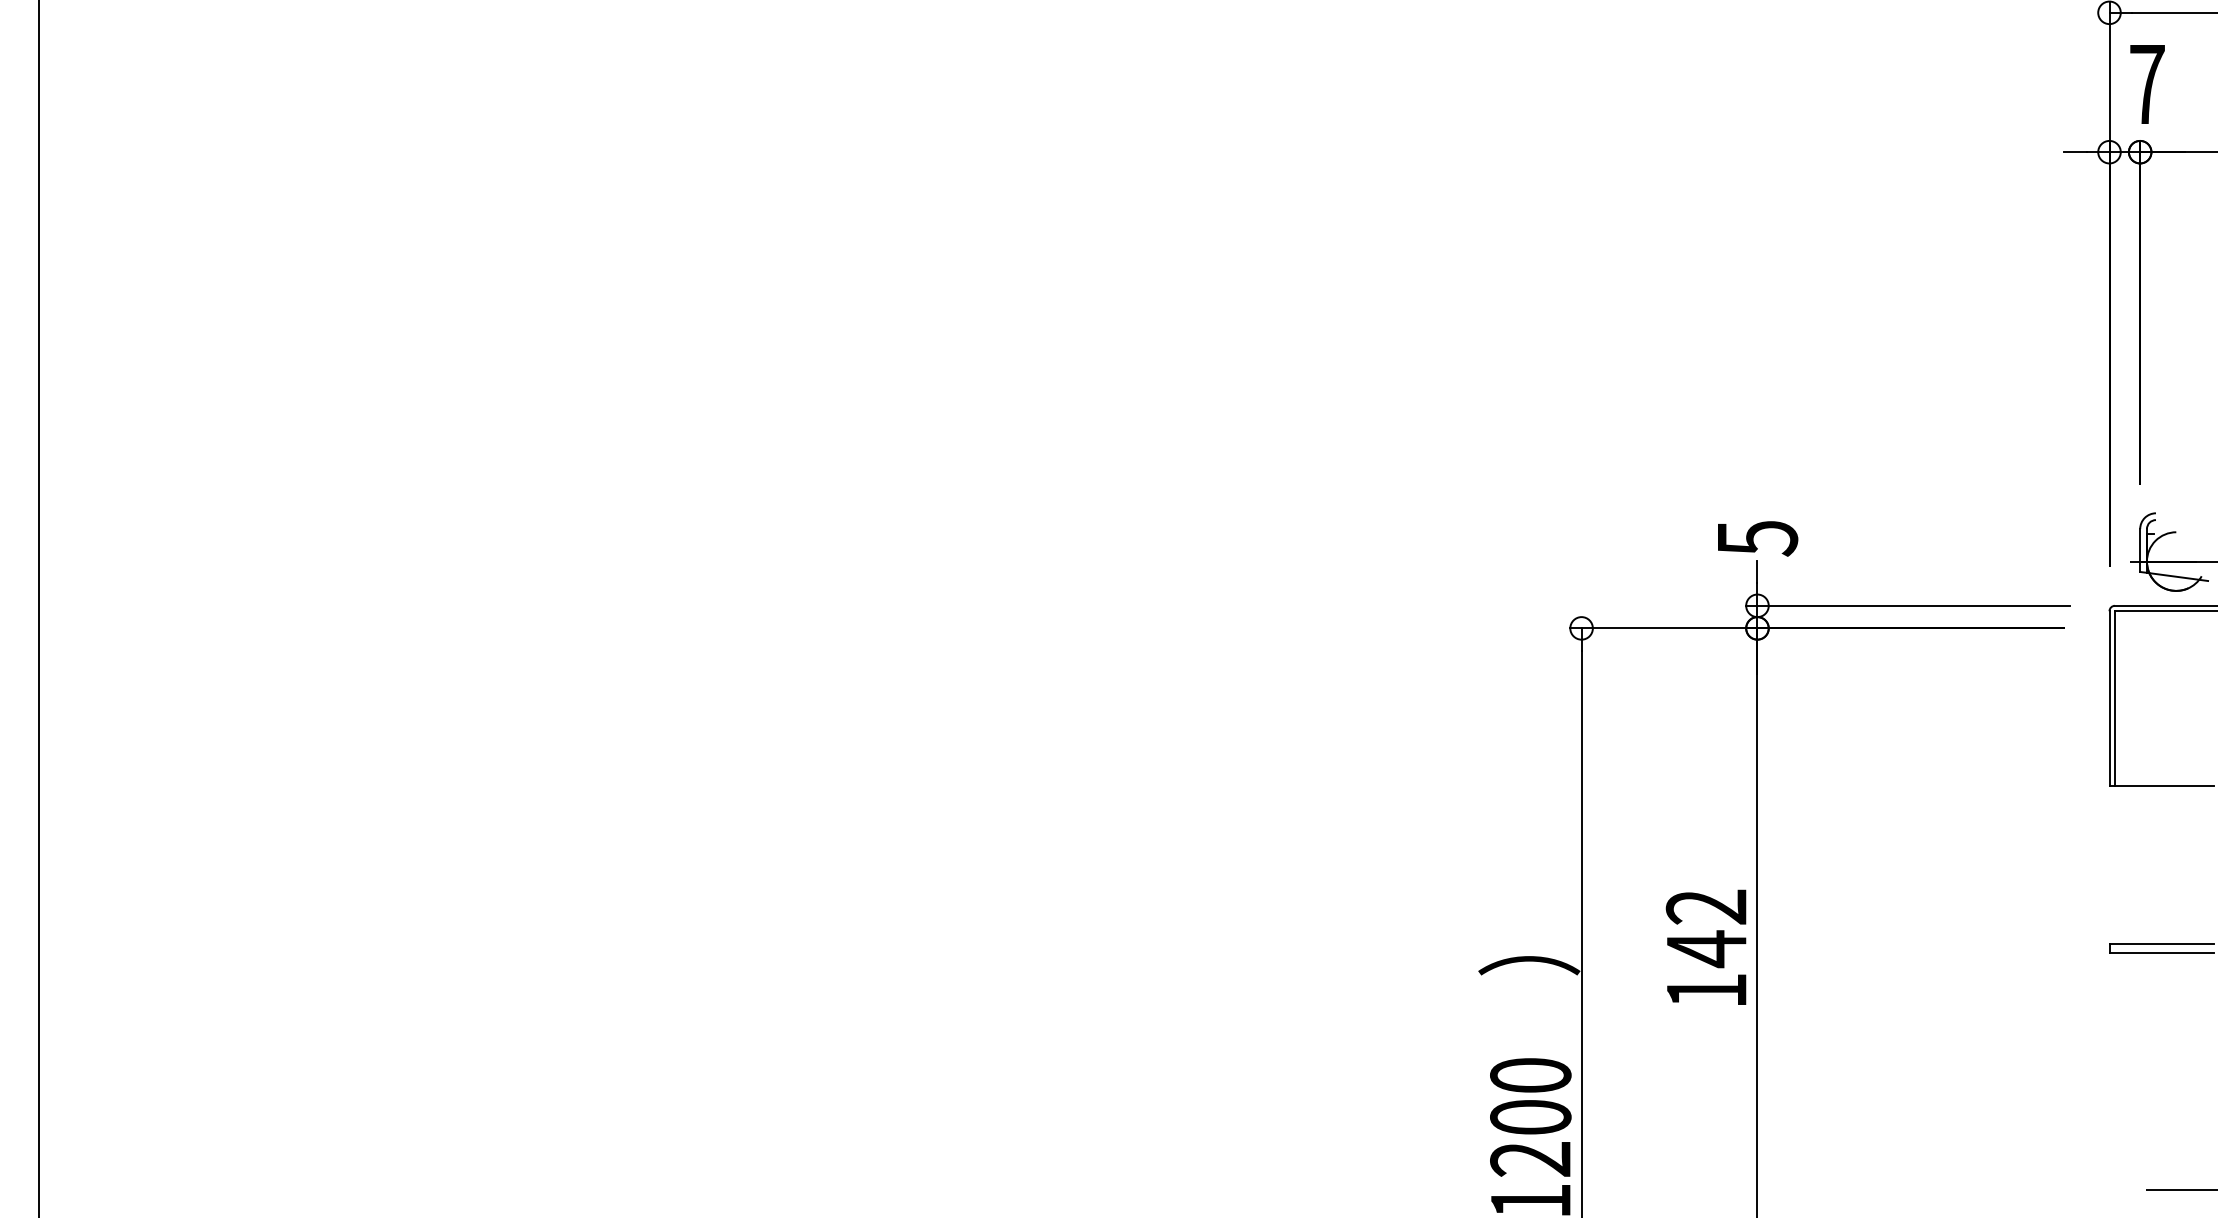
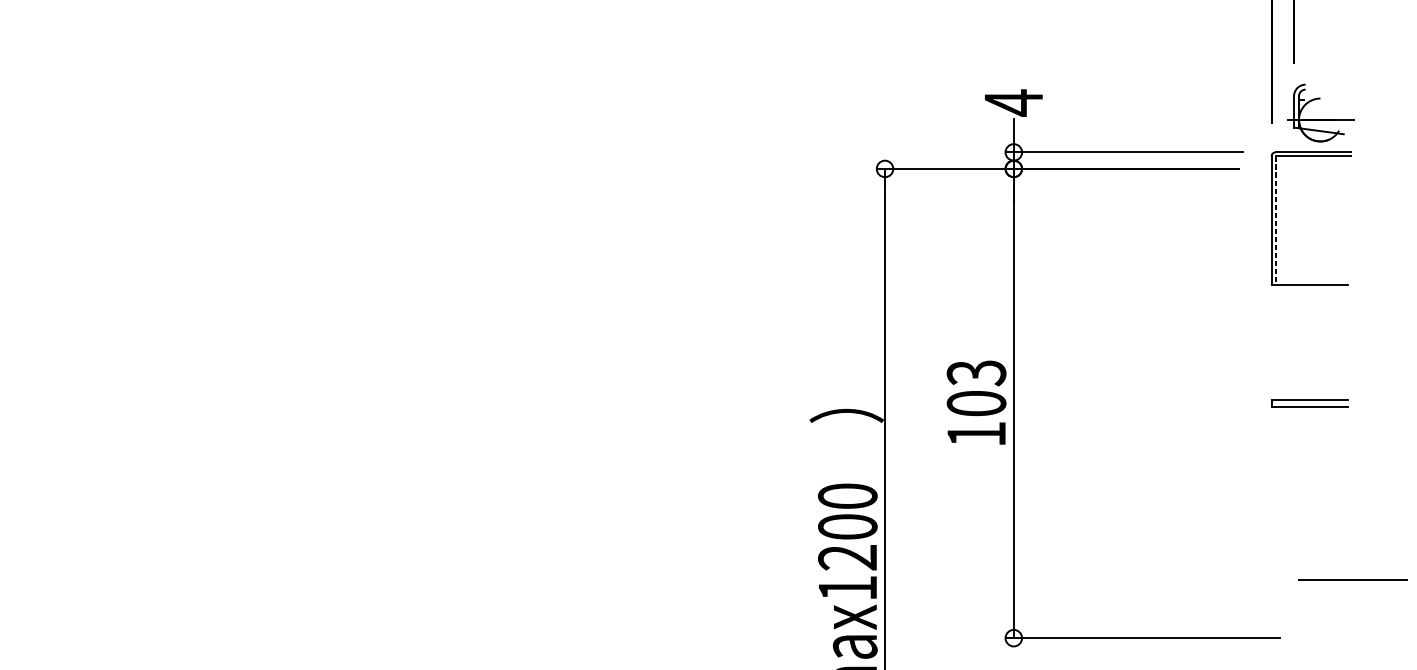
text: (1758, 538) -> (1014, 103), 5 -> 4
line: (2114, 698) -> (1275, 220), solid -> dashed
text: (1706, 928) -> (976, 388), 142 -> 103

